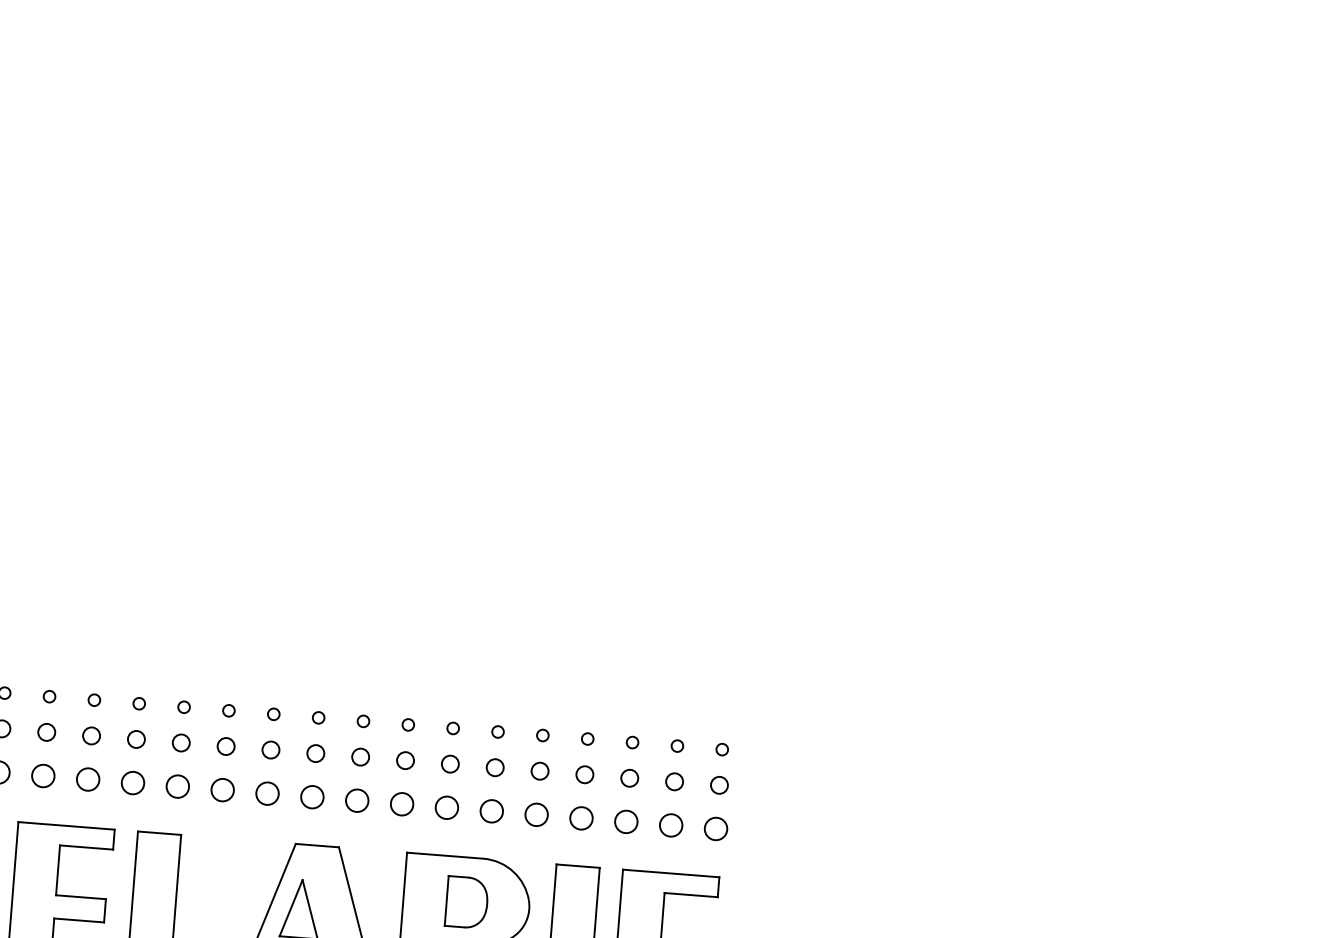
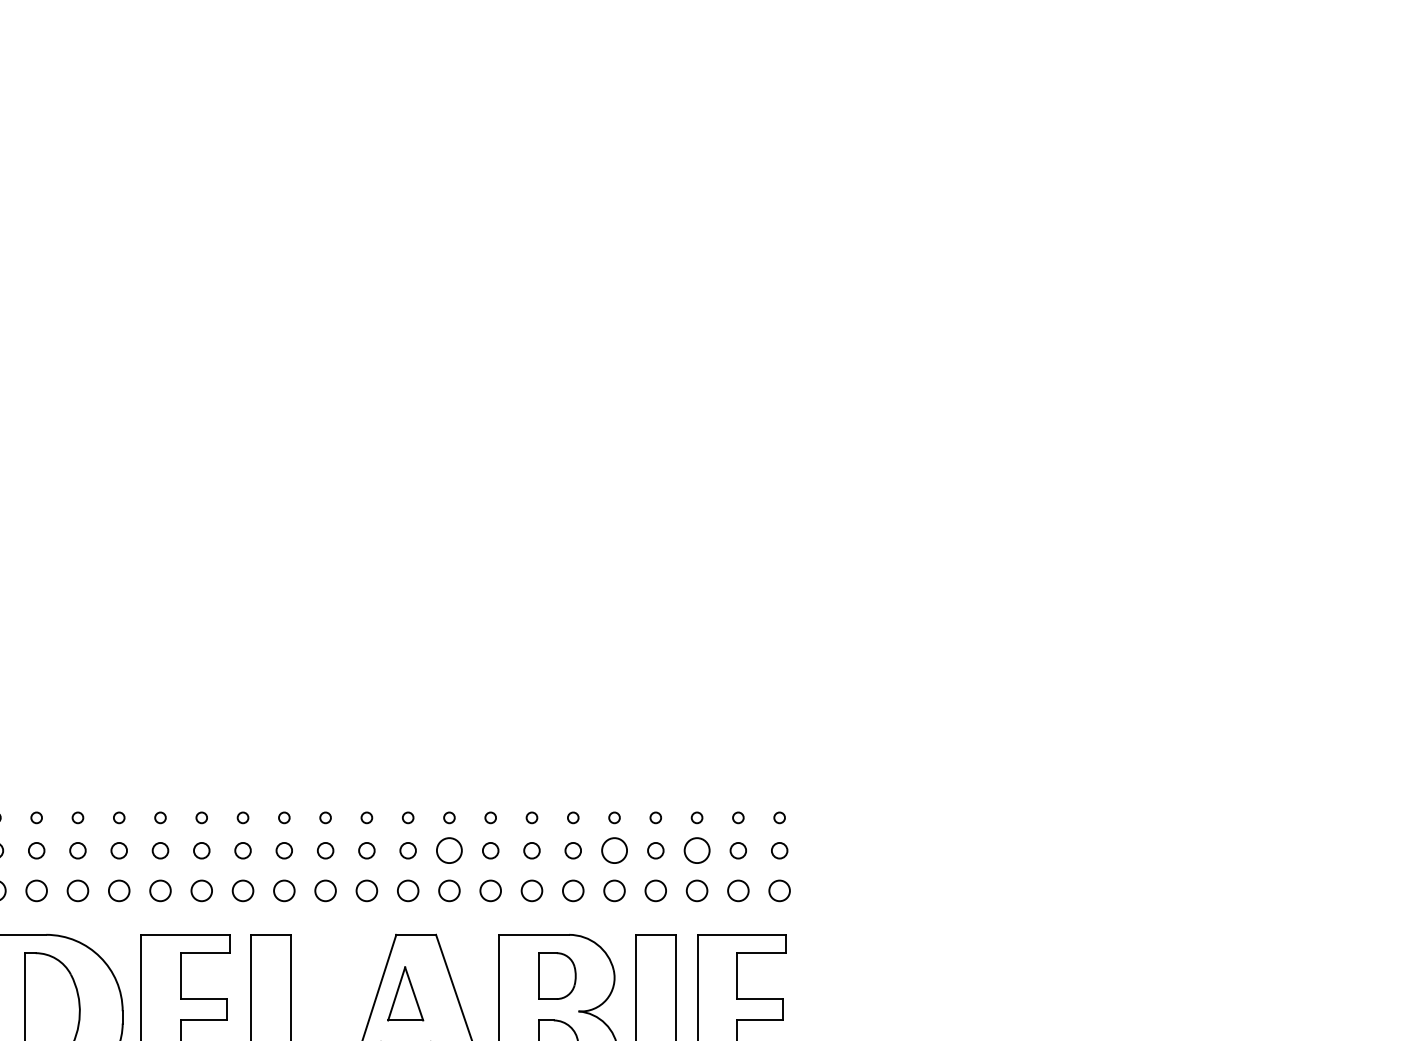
circle: (360, 756) -> (449, 850), size x1.6
circle: (540, 770) -> (614, 850), size x1.6
circle: (629, 777) -> (696, 850), size x1.6

